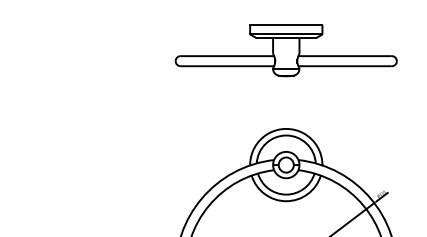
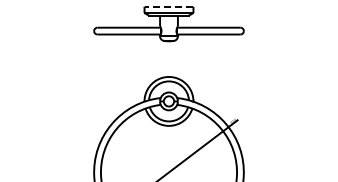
line: (285, 24) -> (168, 6), solid -> dashed

